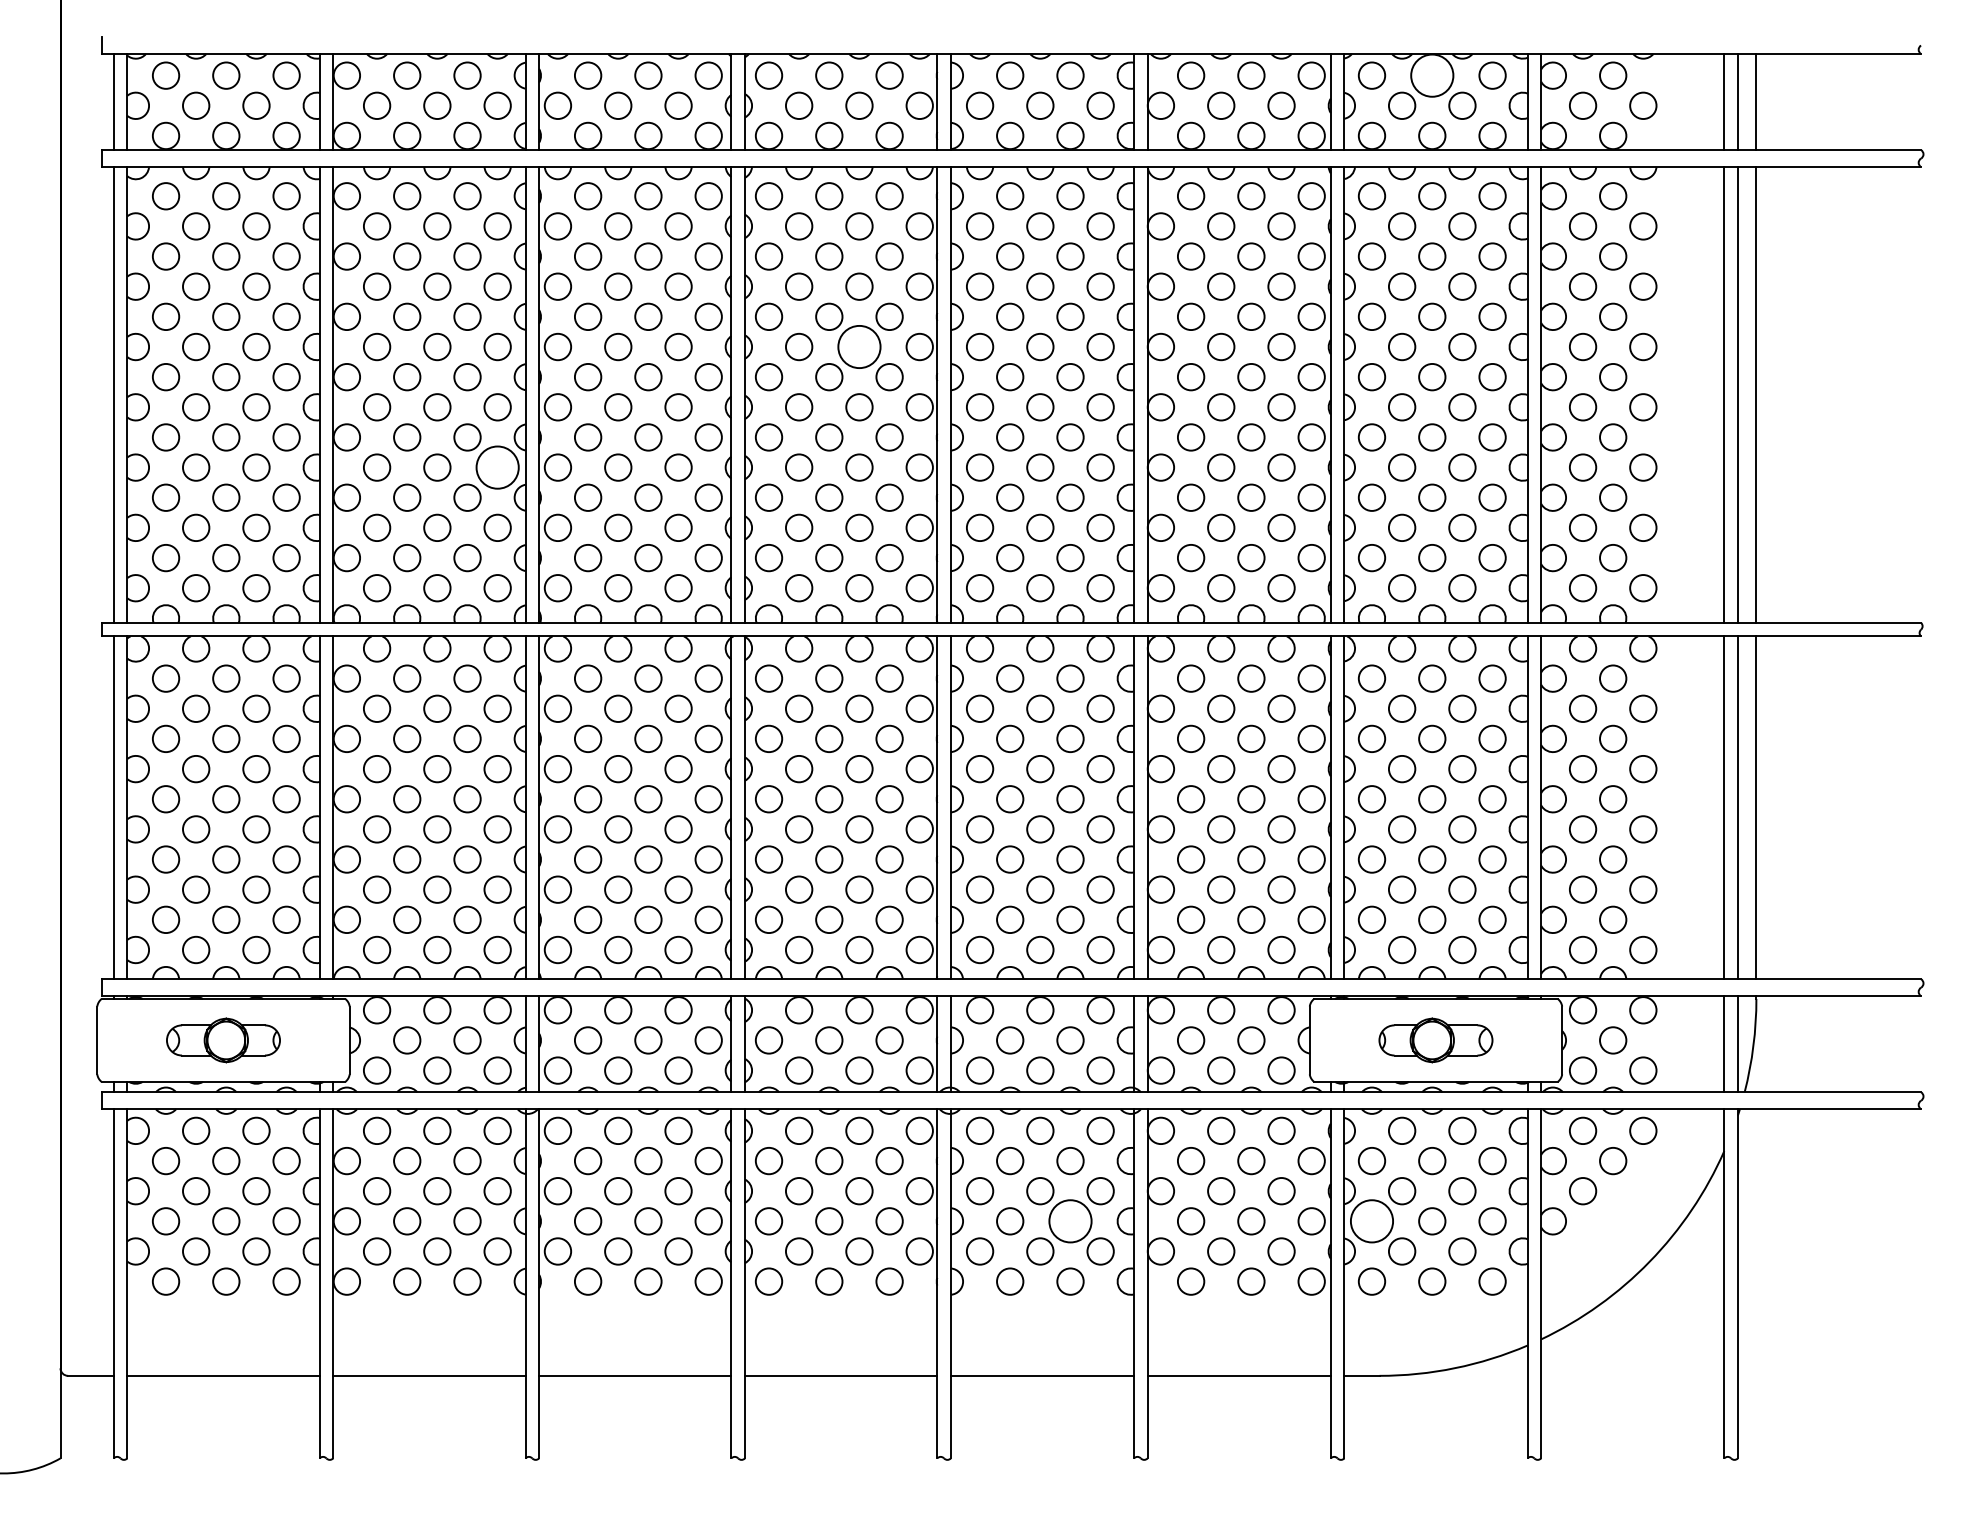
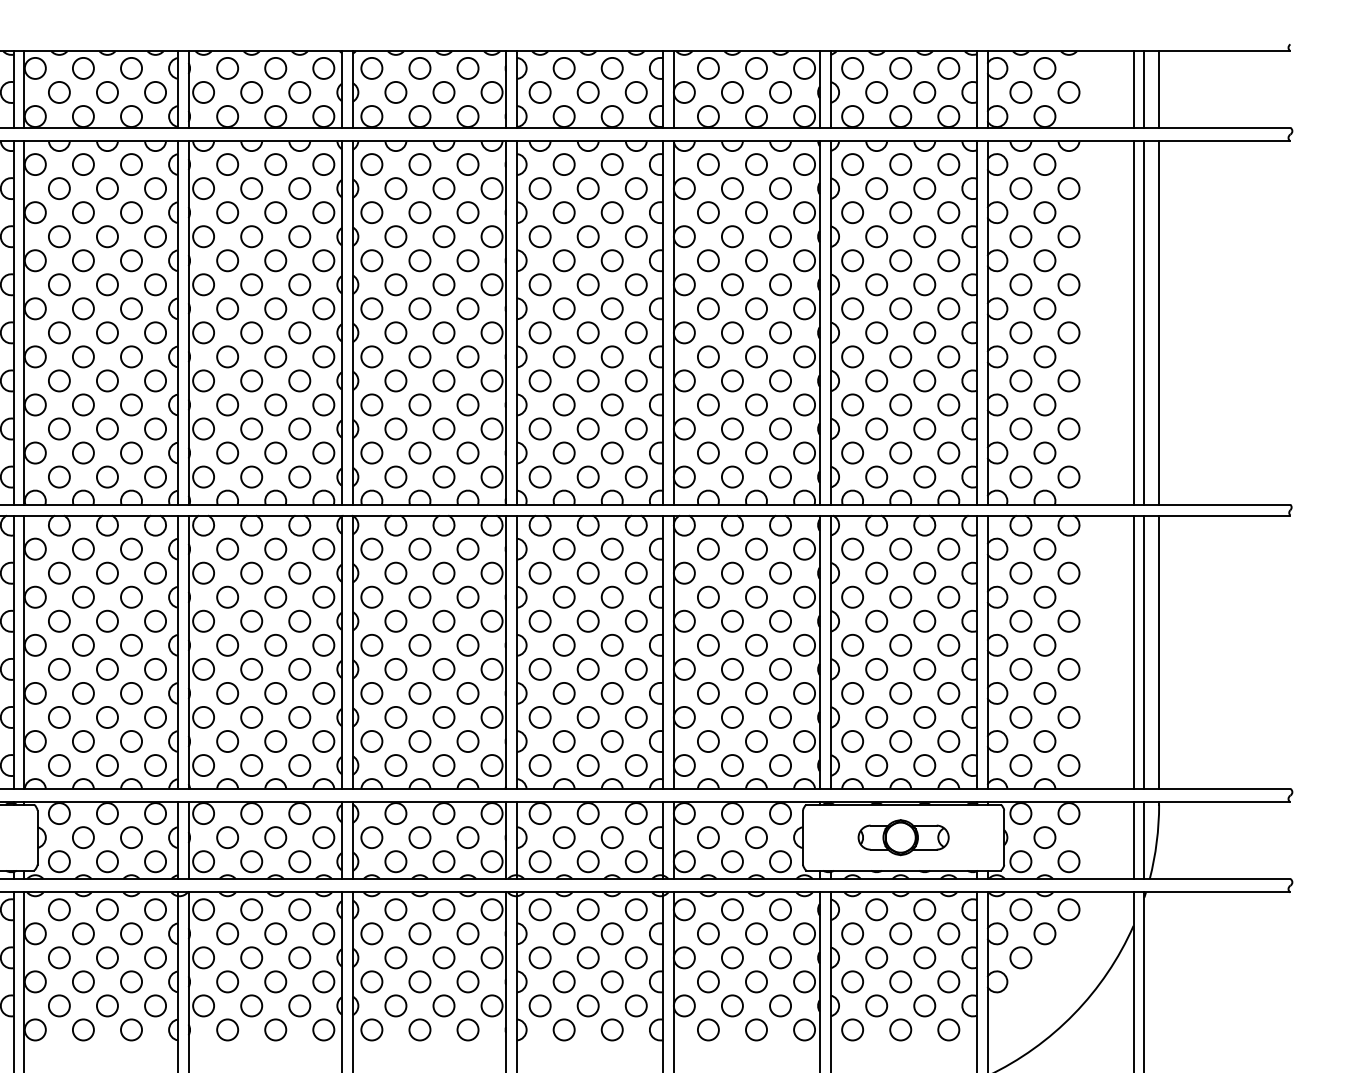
circle: (1432, 75) -> (900, 68), size x0.62
circle: (859, 346) -> (444, 284), size x0.62
circle: (497, 467) -> (155, 380), size x0.62
circle: (1070, 1221) -> (612, 982), size x0.62
circle: (1371, 1221) -> (852, 982), size x0.62

